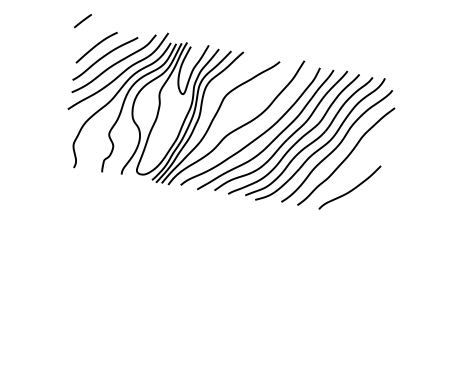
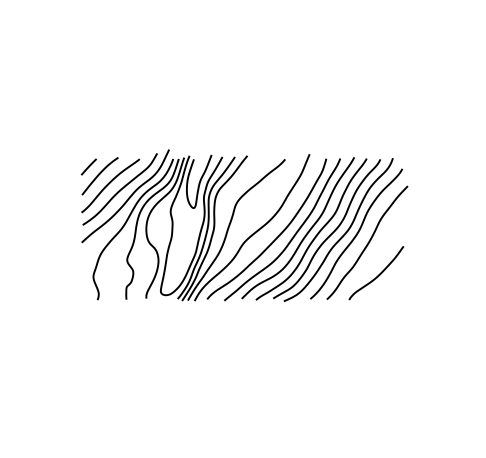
line: (82, 20) -> (88, 166), moved

